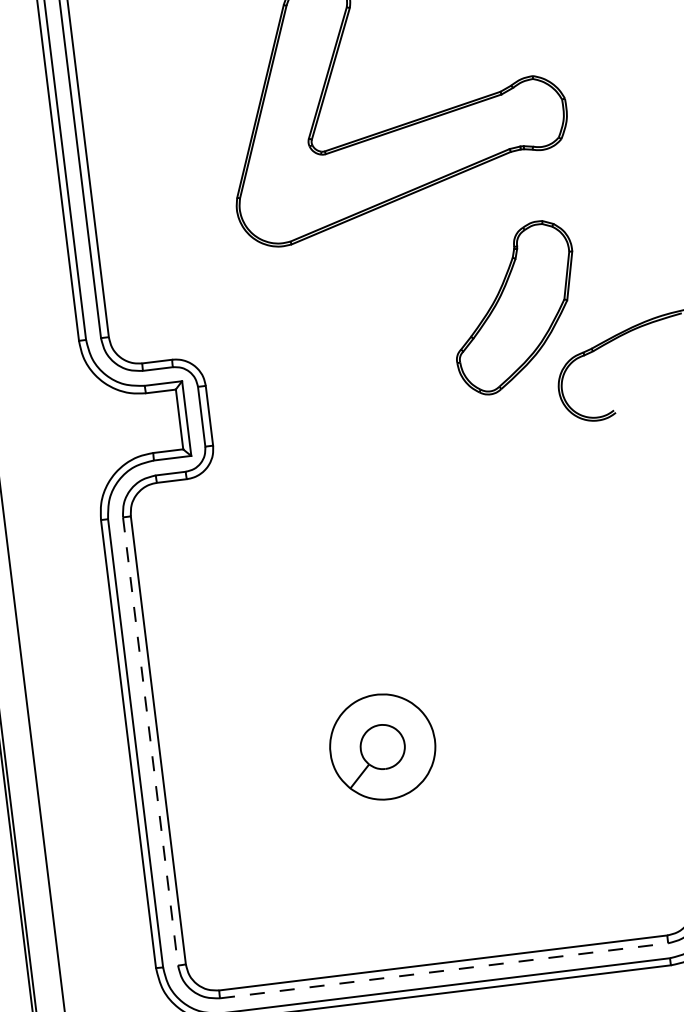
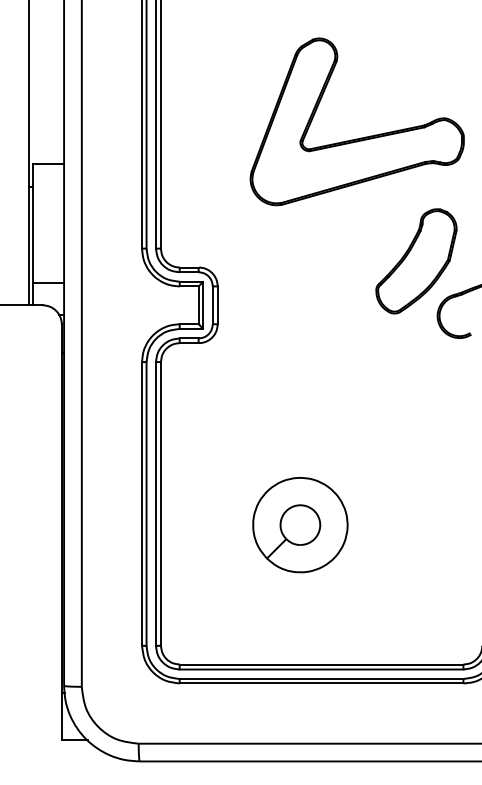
line: (151, 740) -> (156, 503), dashed -> solid
part: (382, 747) -> (300, 525), size x1.43
line: (444, 970) -> (321, 669), dashed -> solid

